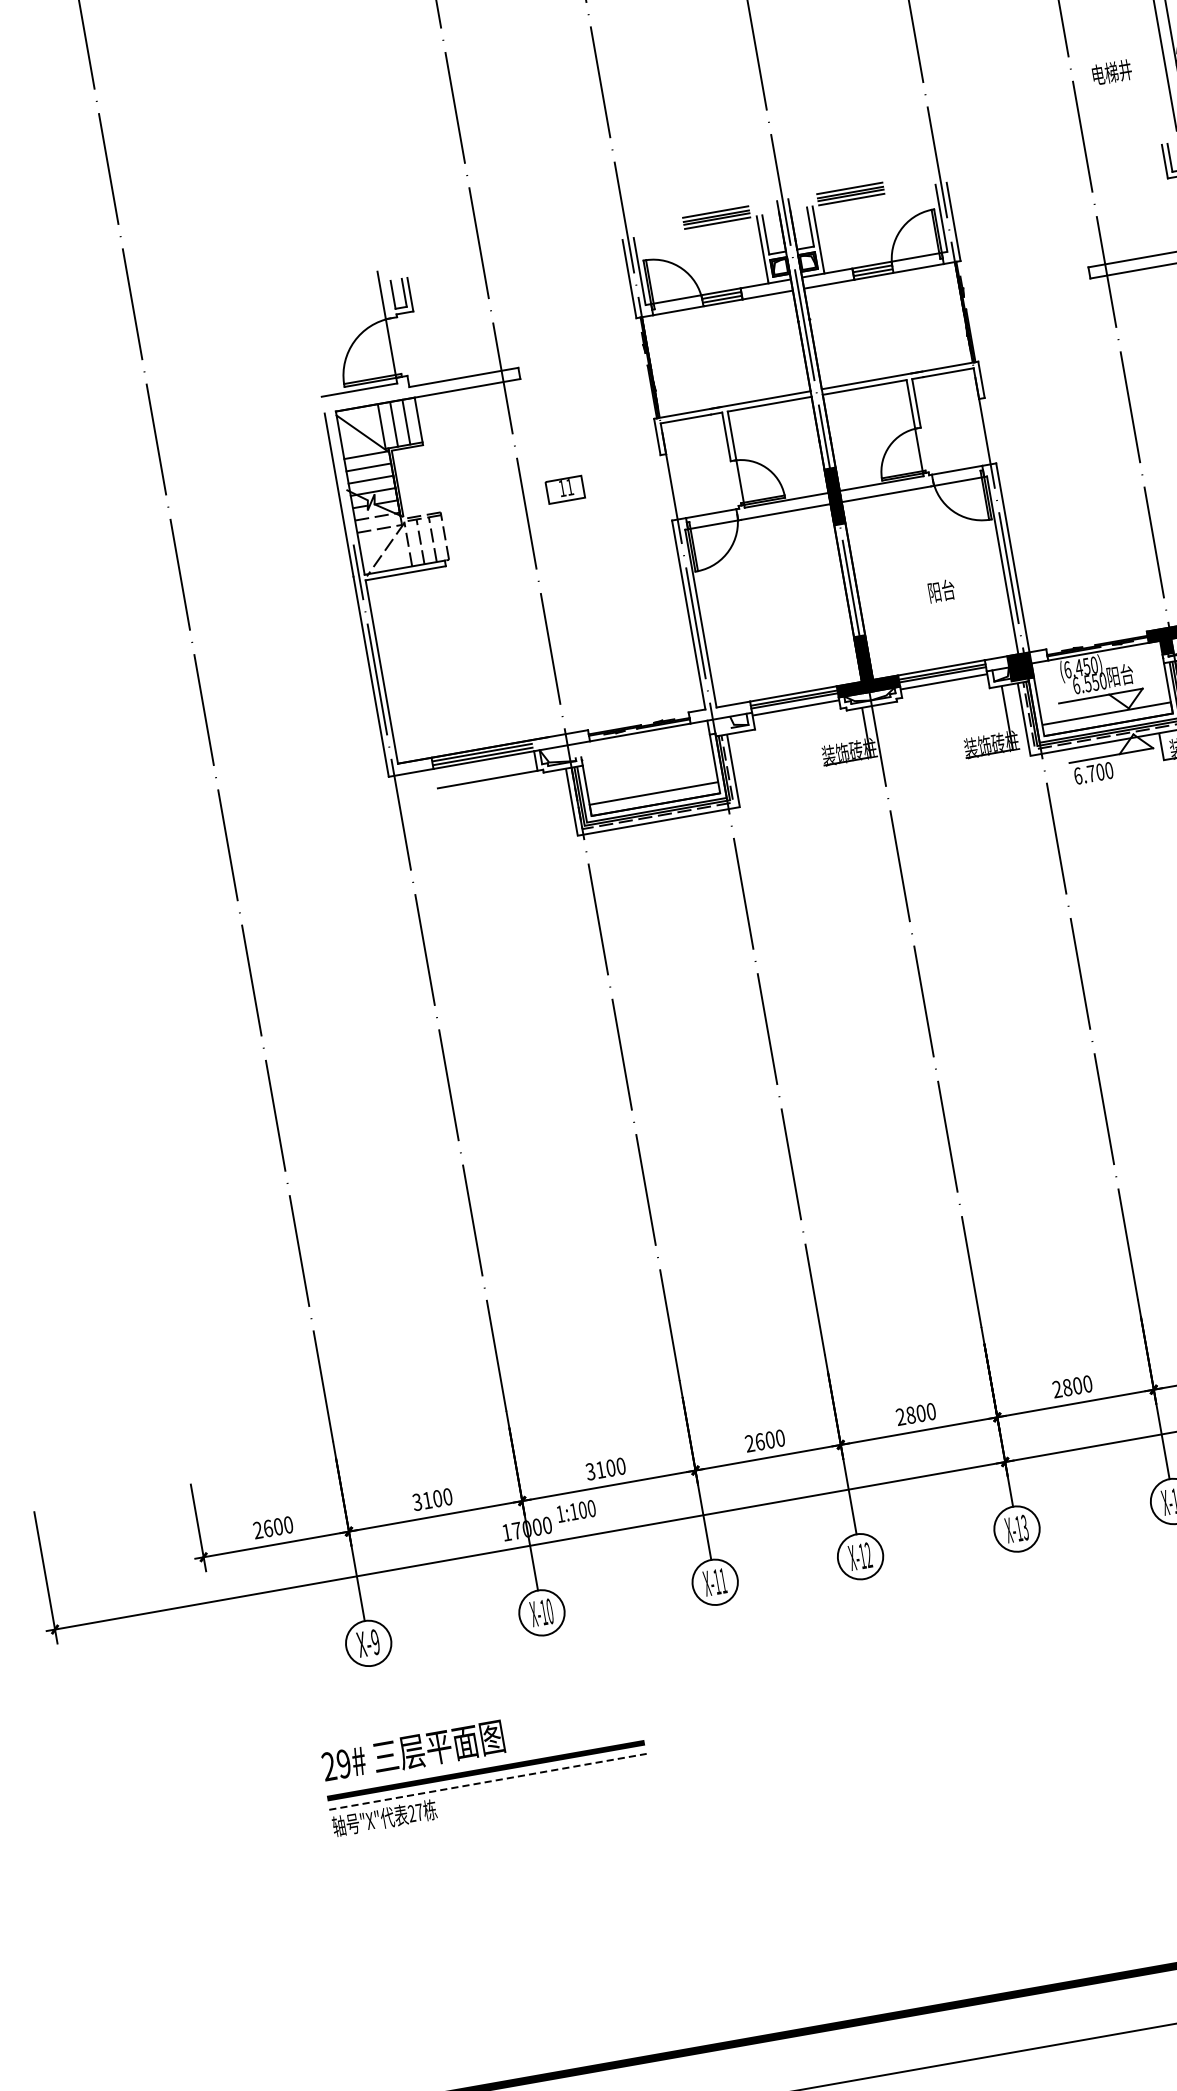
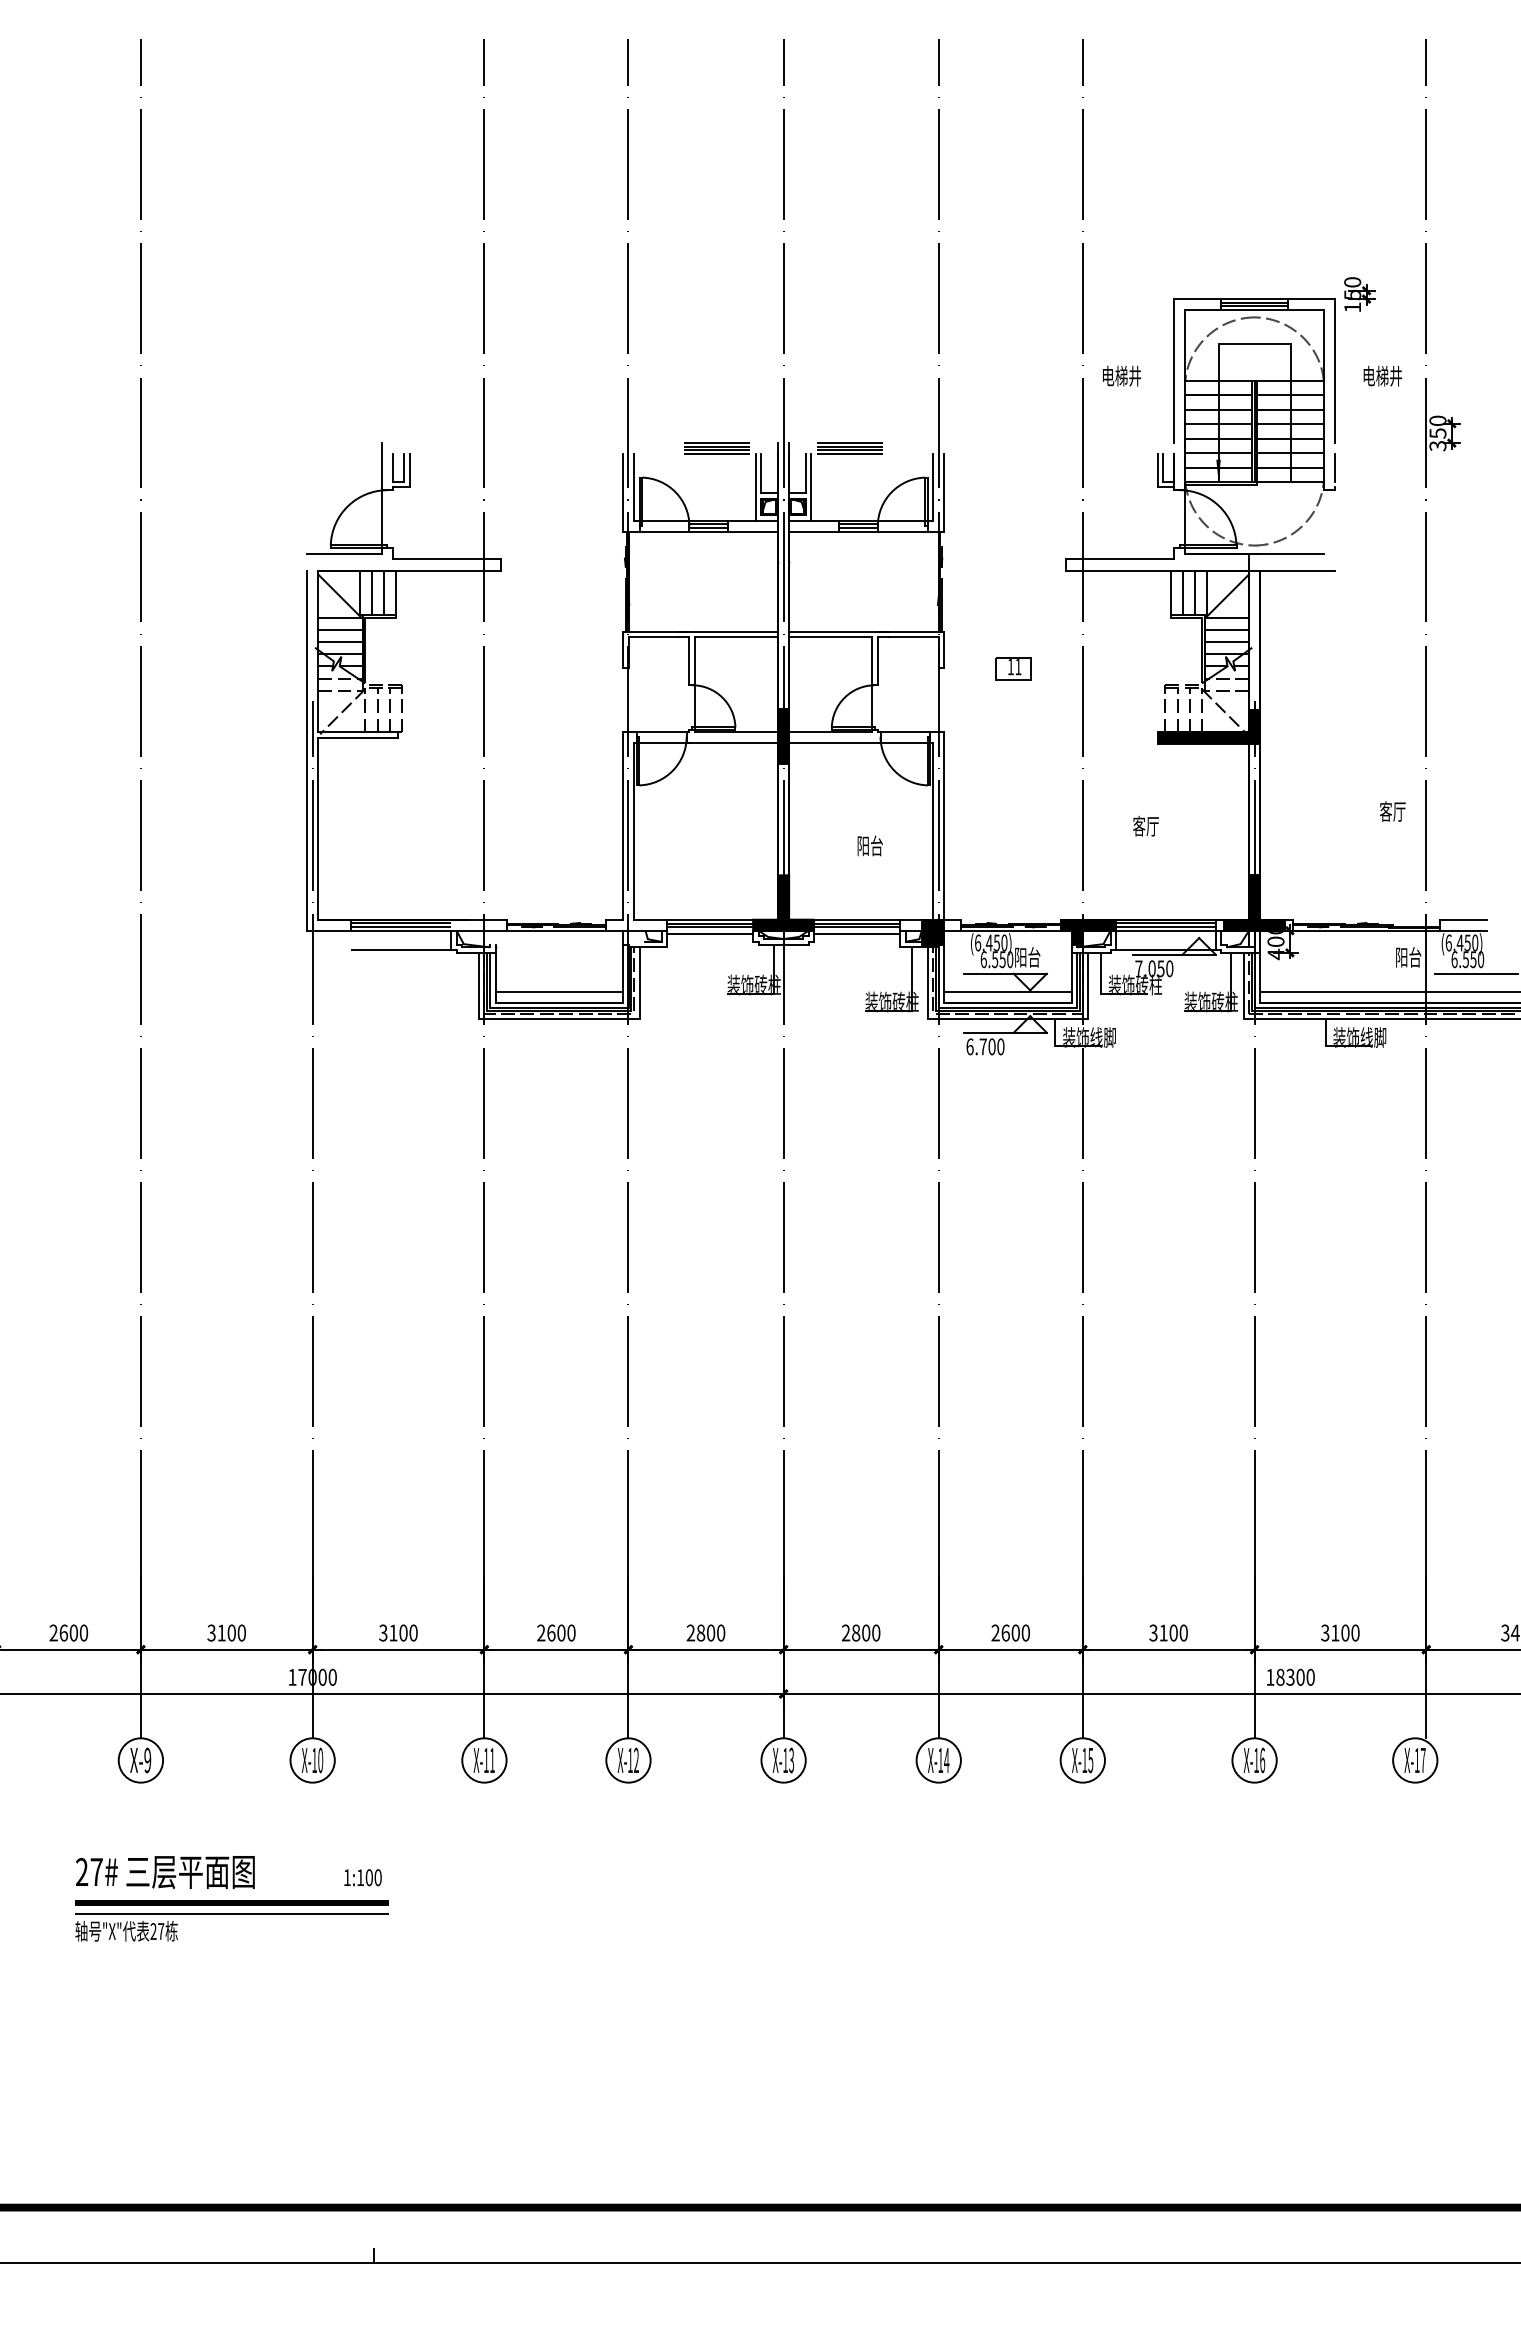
part: (565, 489) -> (1013, 668), moved
text: (575, 1511) -> (362, 1877), moved
text: (343, 1763) -> (96, 1871), 29# -> 27#
line: (488, 1781) -> (232, 1913), dashed -> solid

